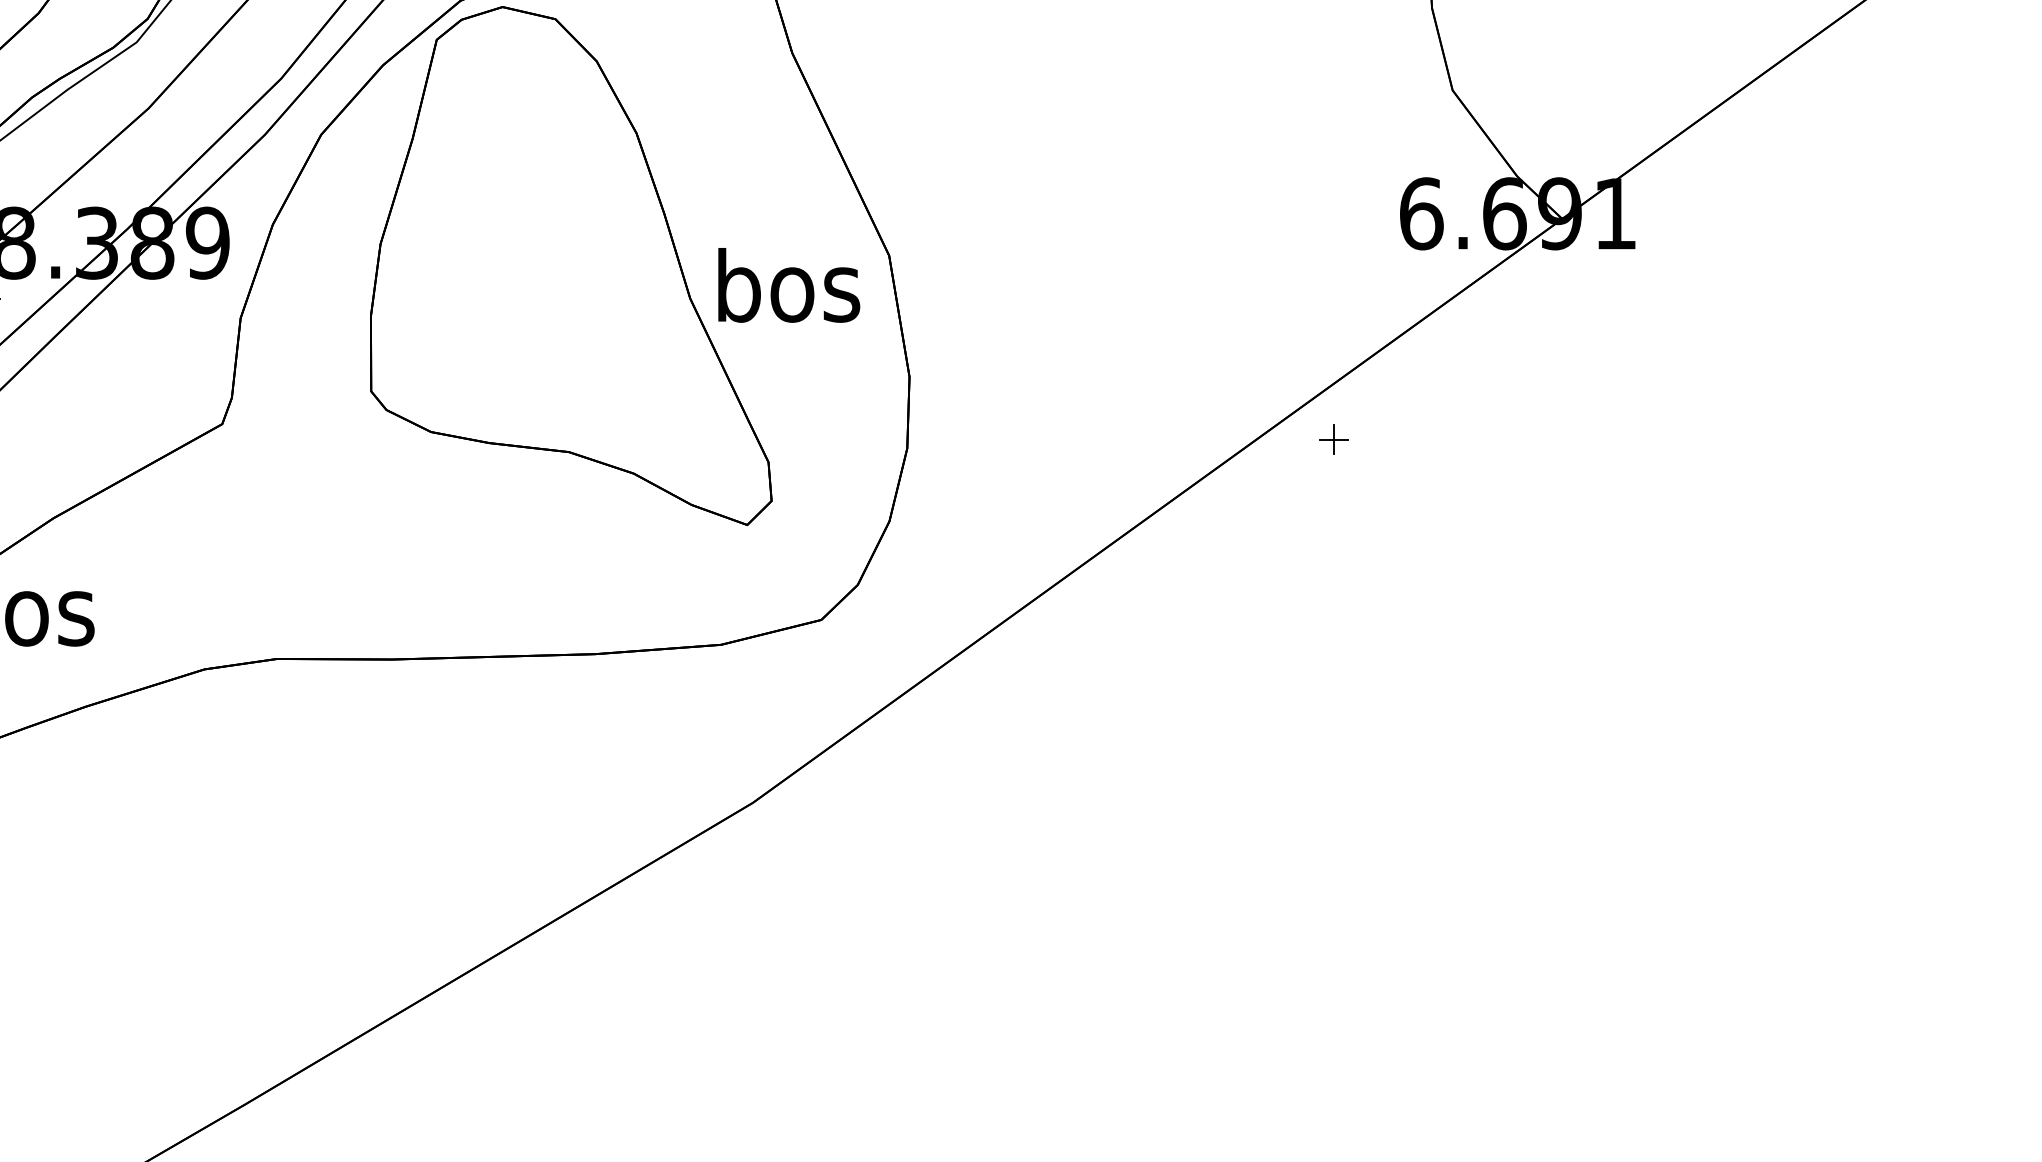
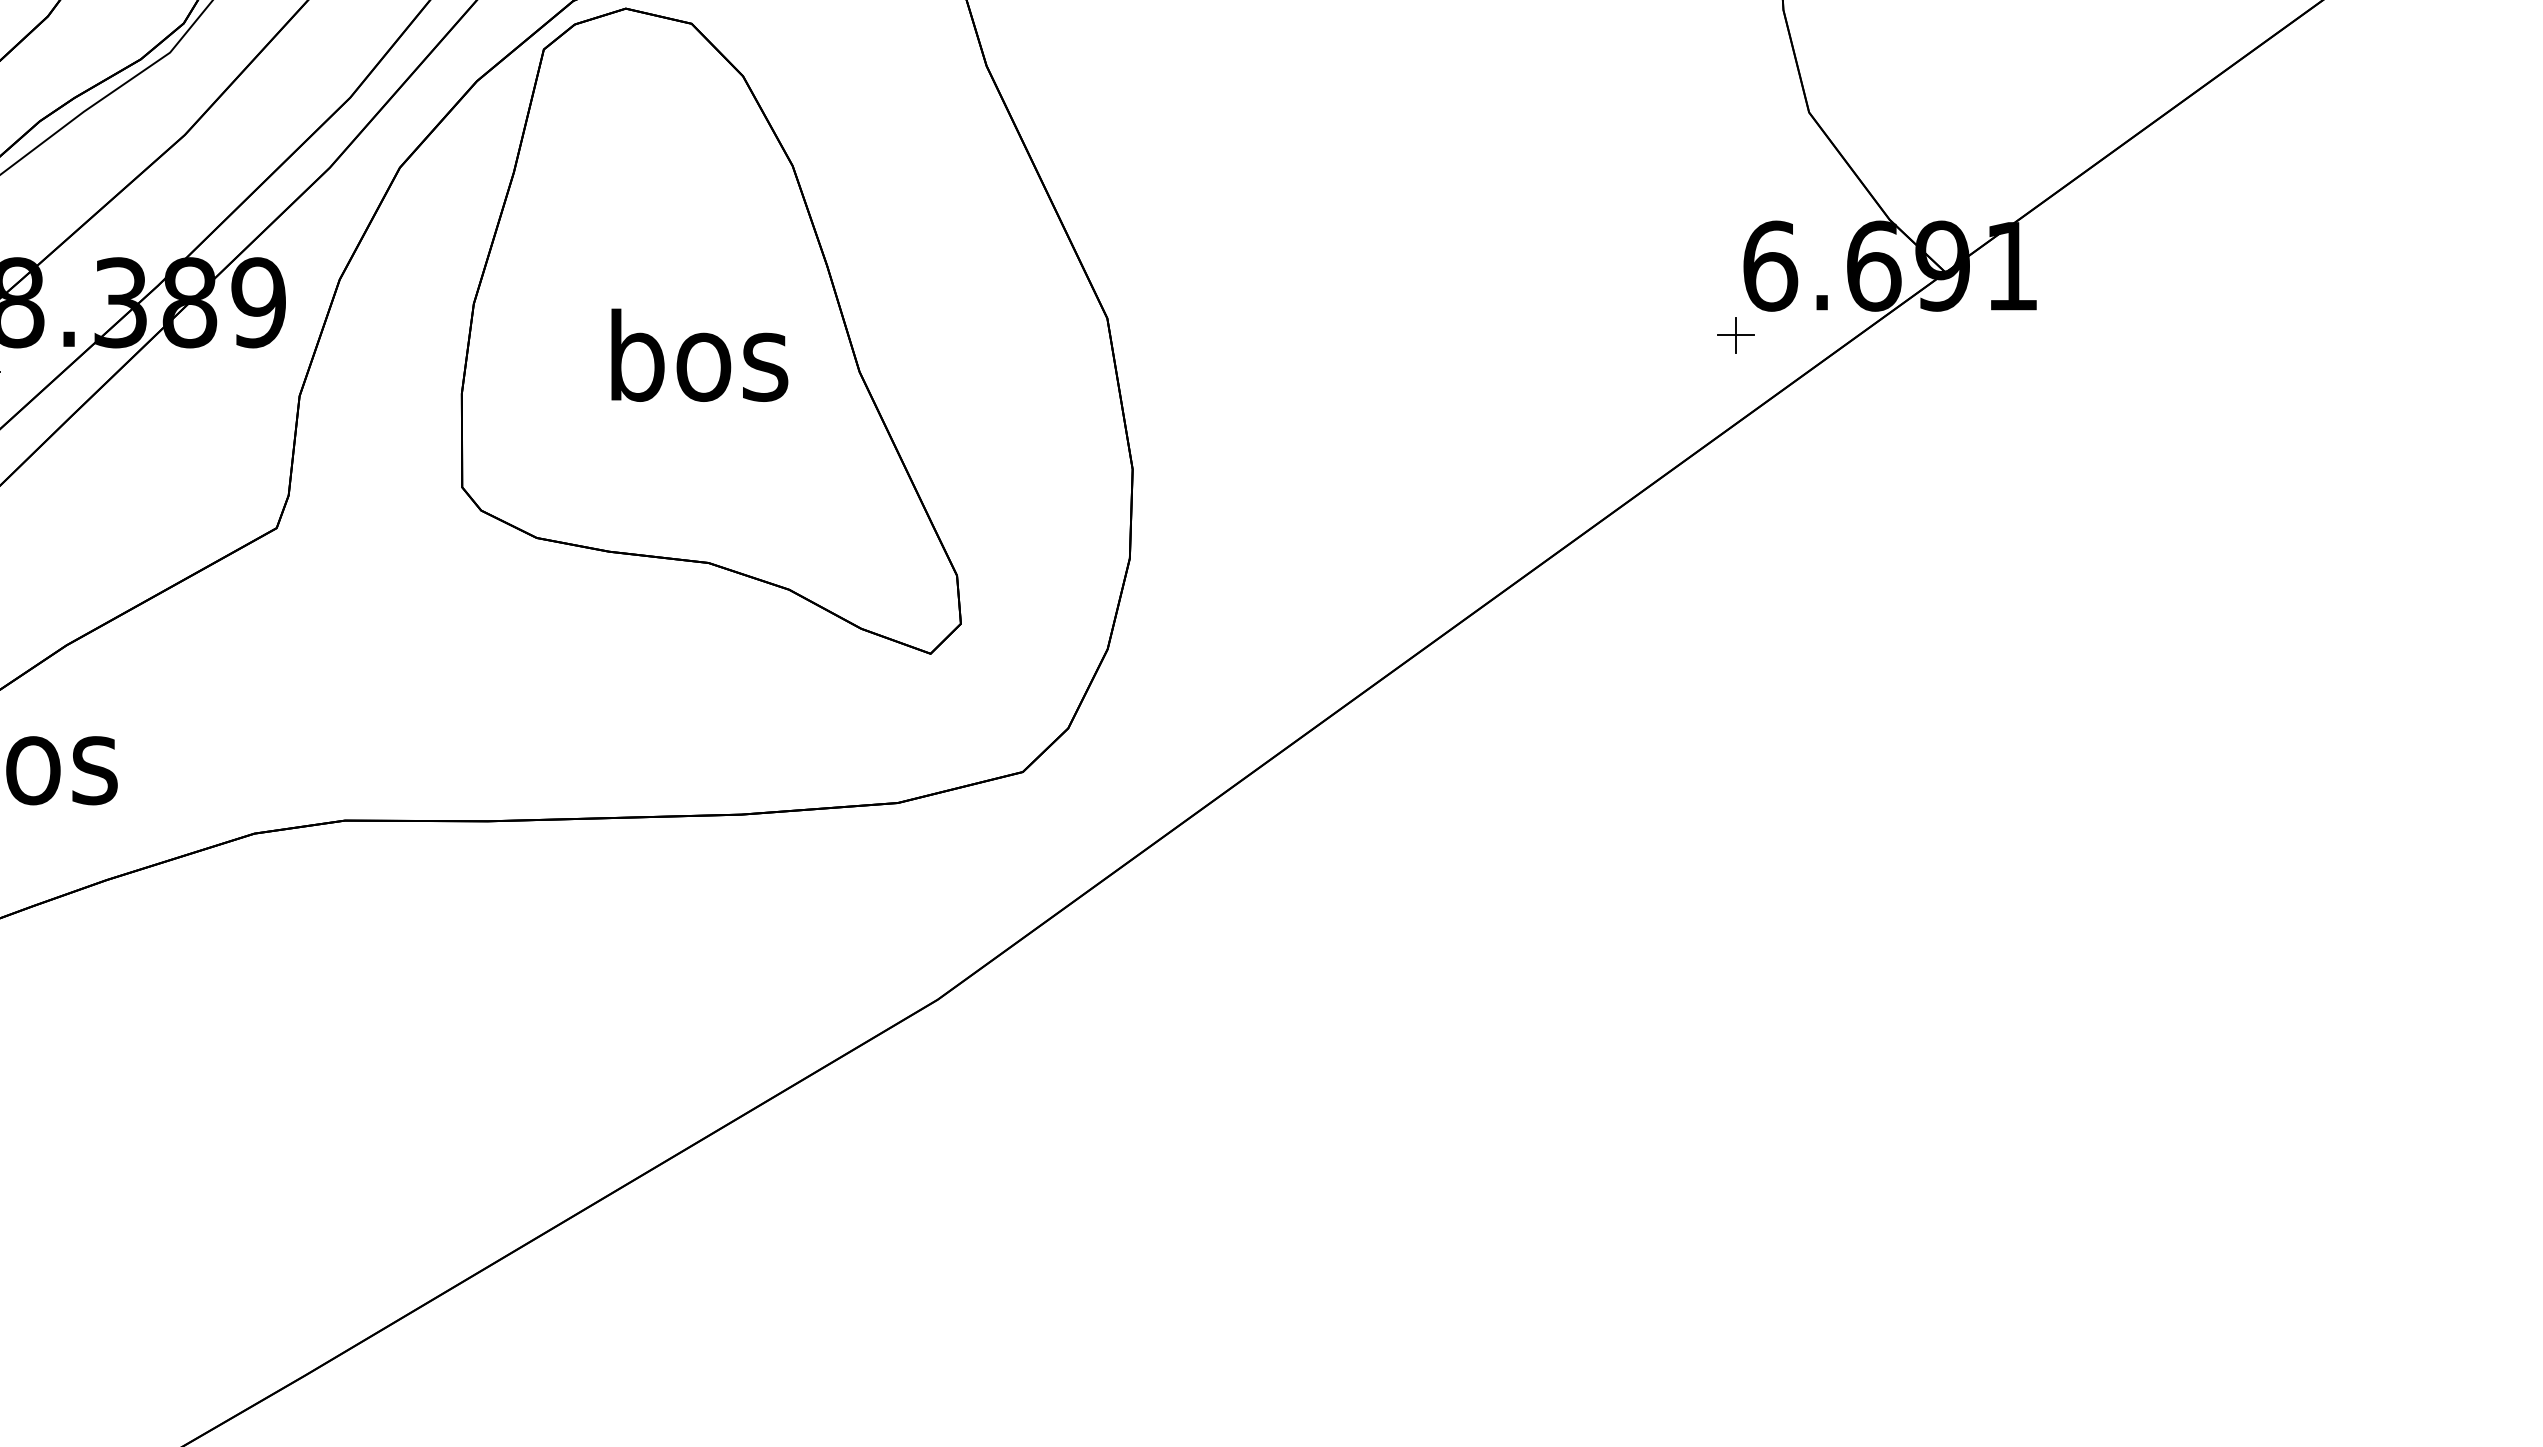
text: (788, 284) -> (699, 354), moved
part: (1333, 439) -> (1735, 335), moved

